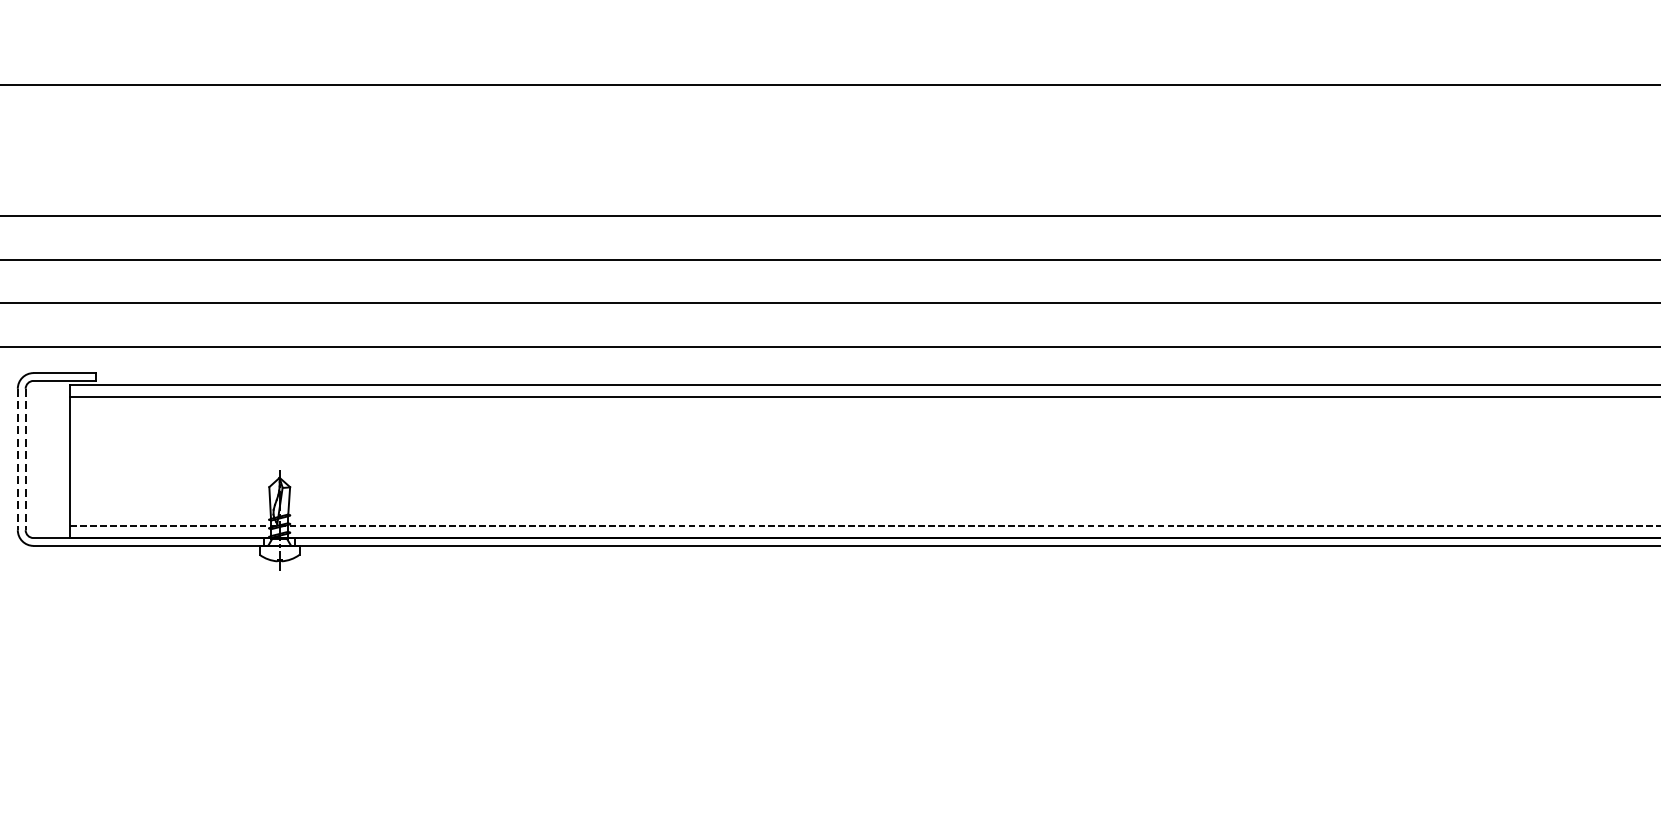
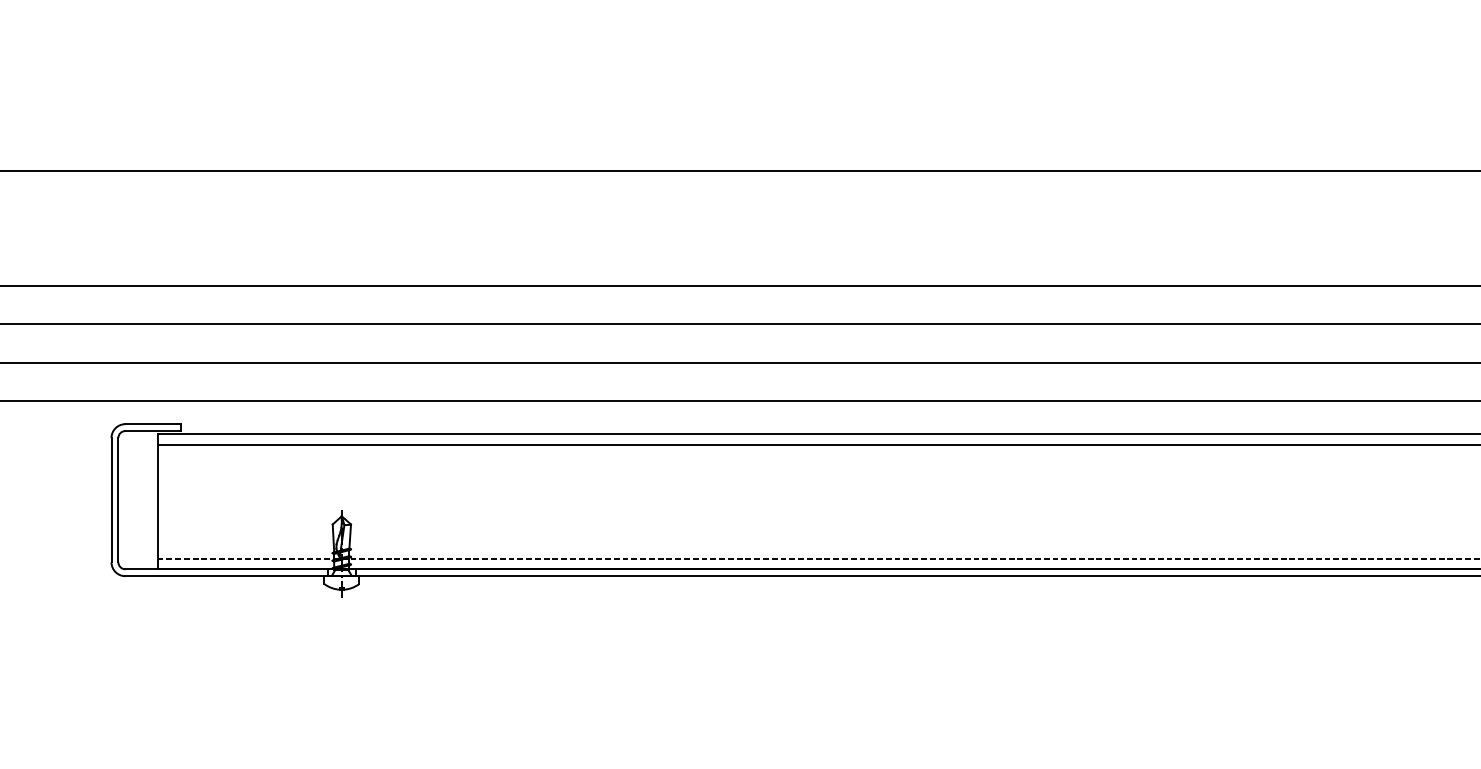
line: (17, 459) -> (111, 500), dashed -> solid
line: (25, 459) -> (118, 500), dashed -> solid

